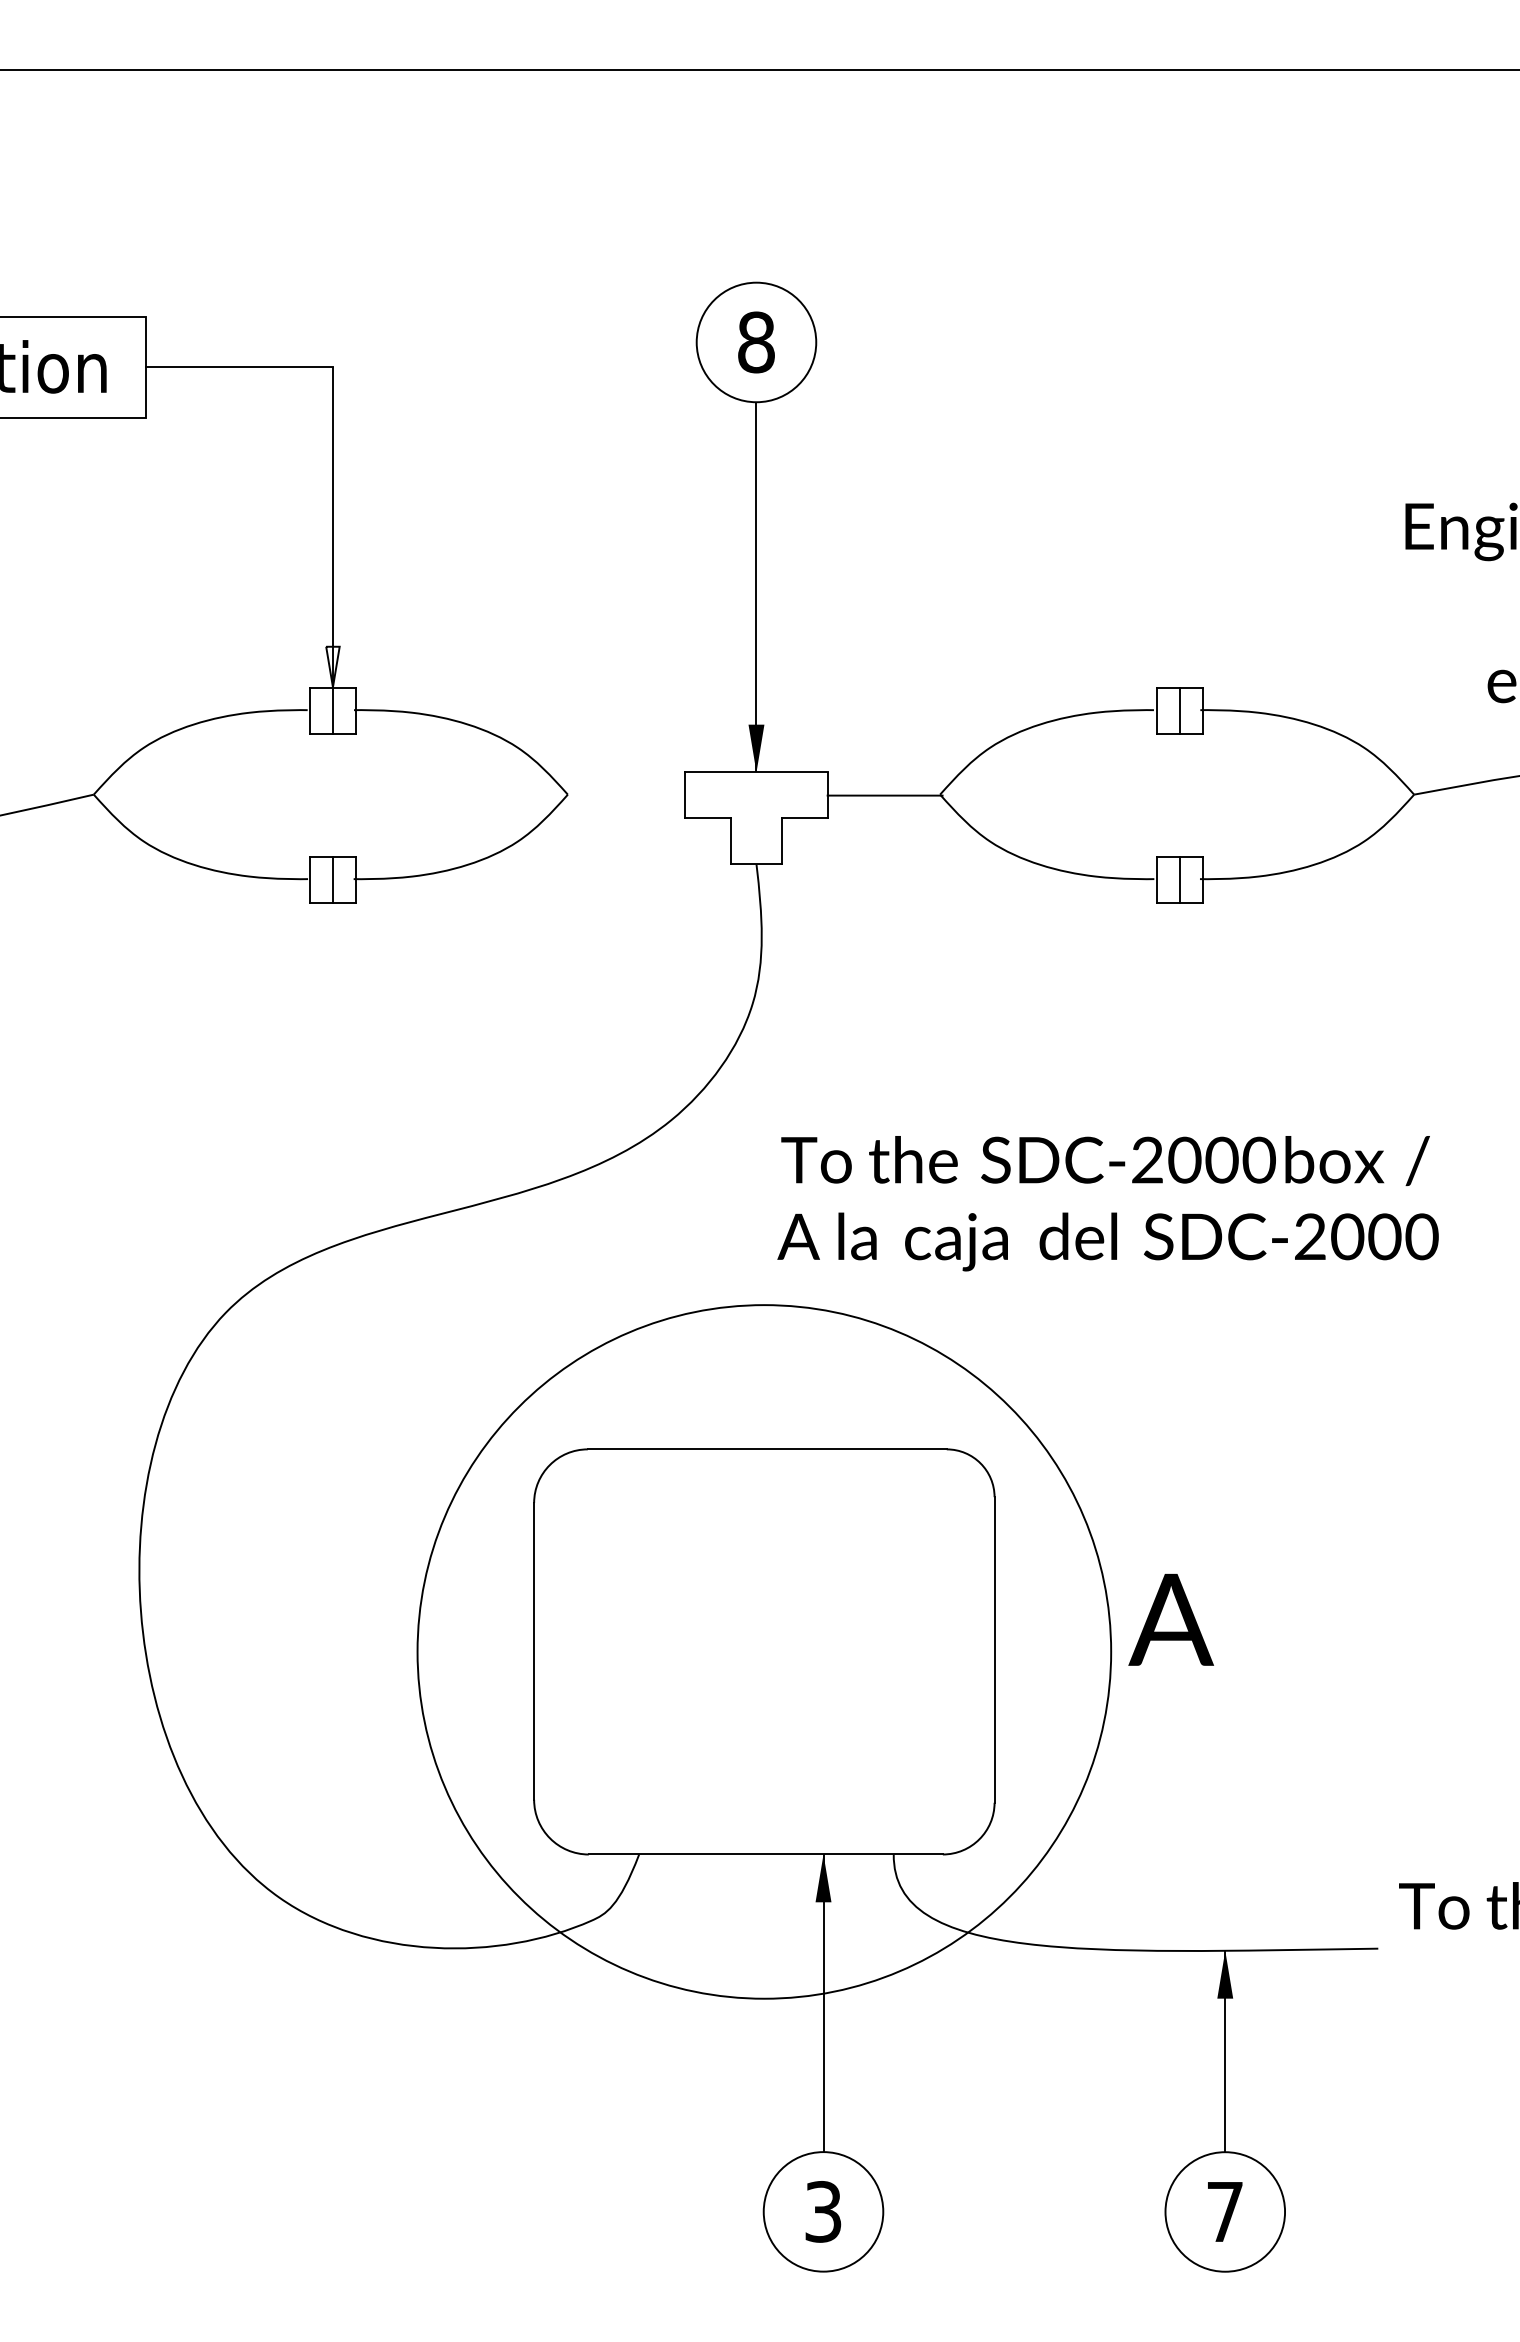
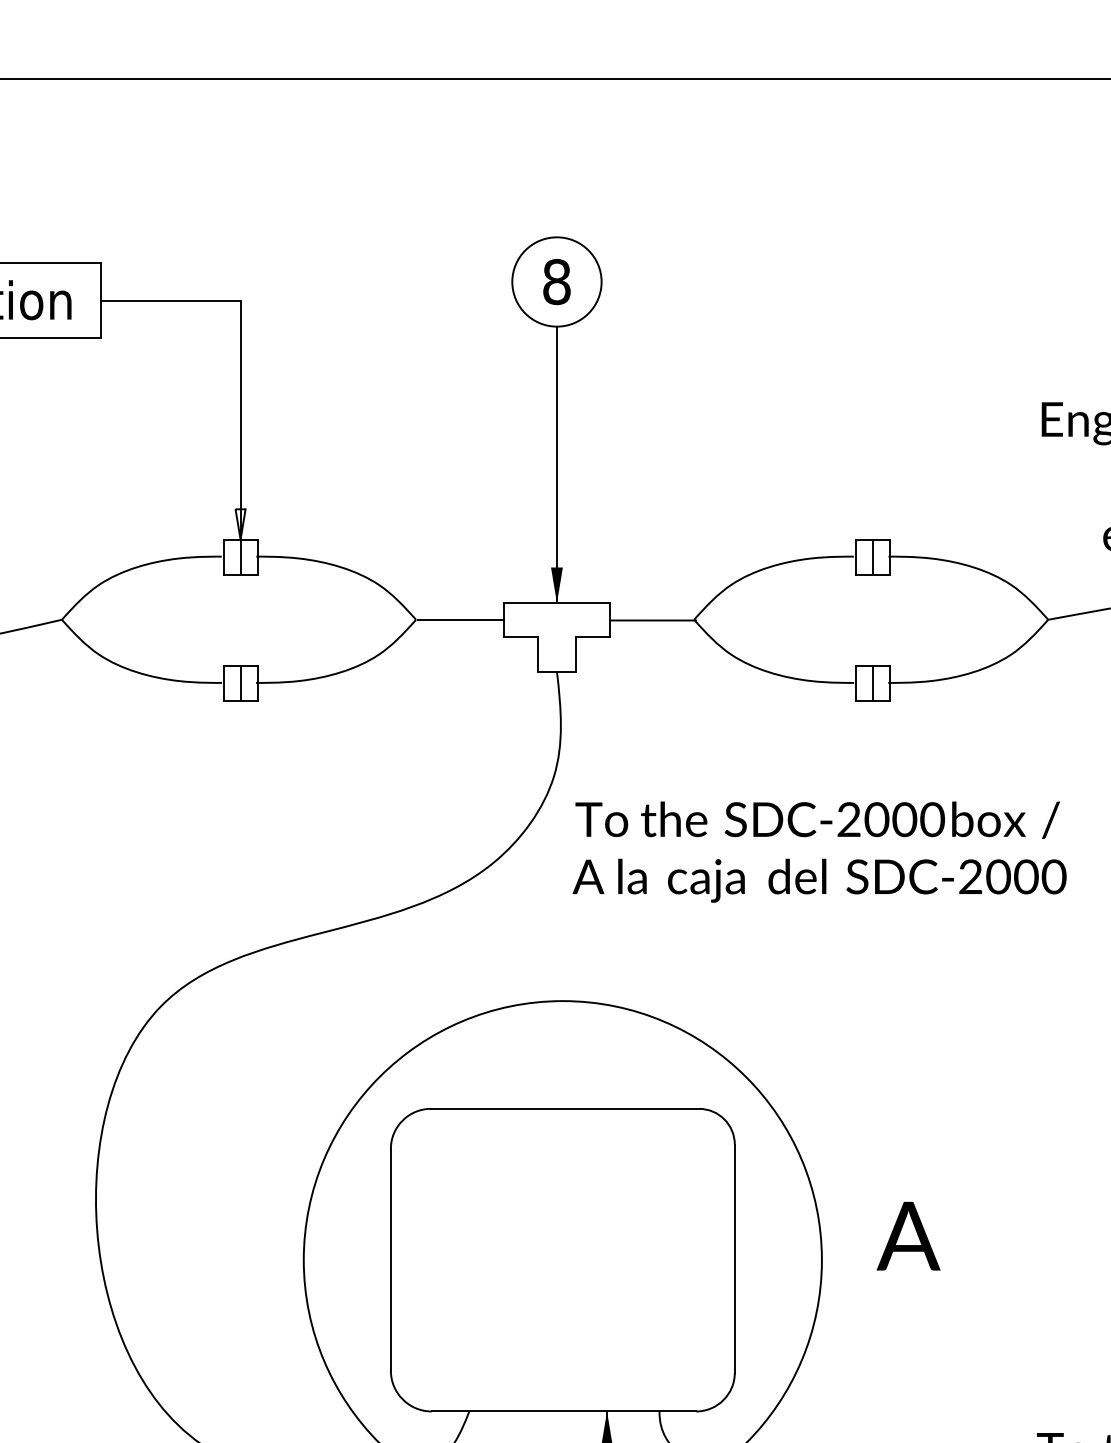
line: (627, 795) -> (460, 620), added
text: (1107, 1203) -> (819, 851), moved
text: (1170, 1619) -> (908, 1235), moved

